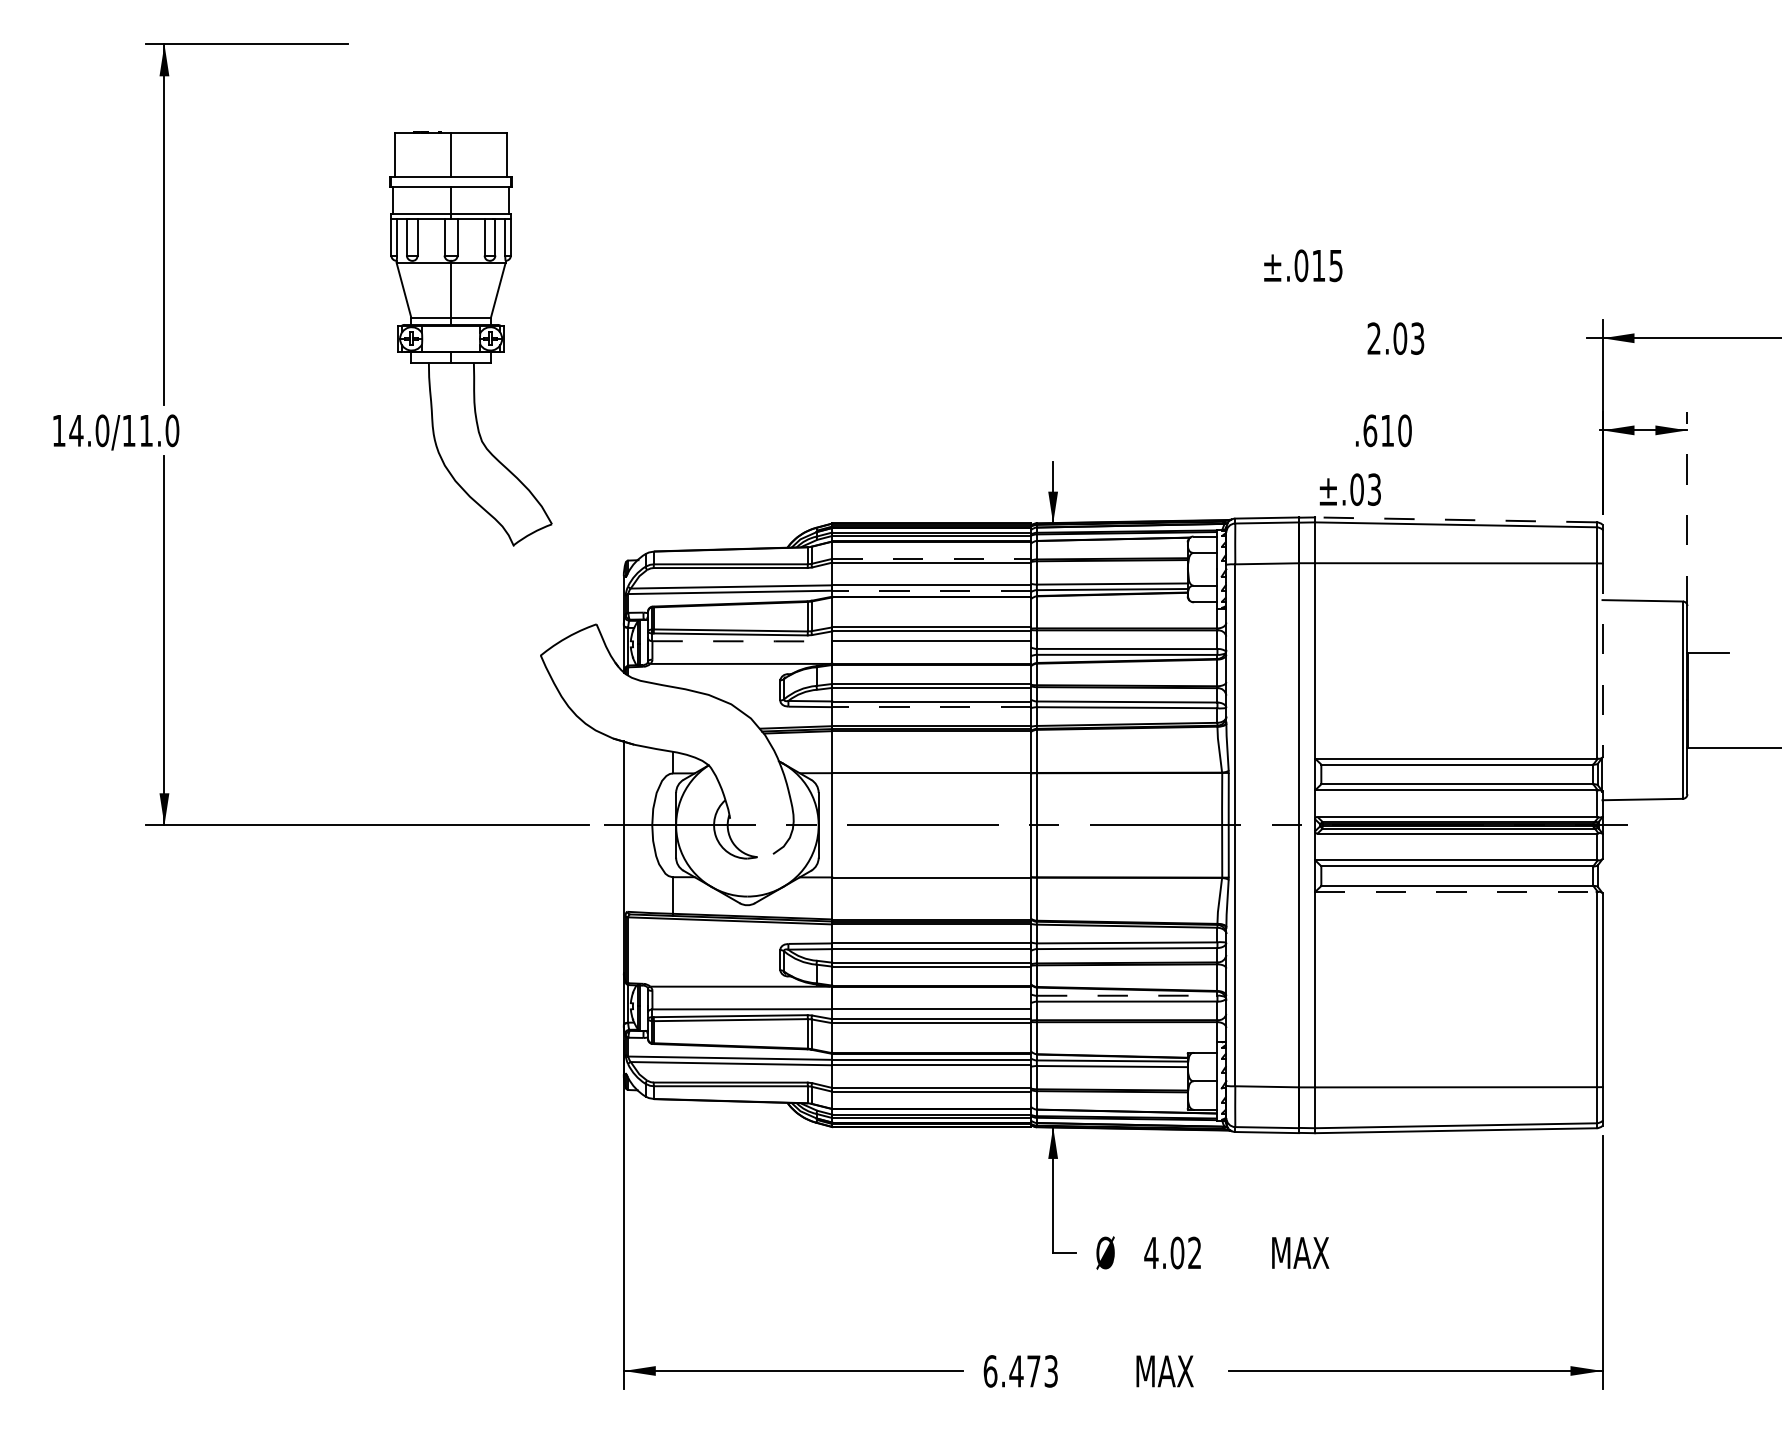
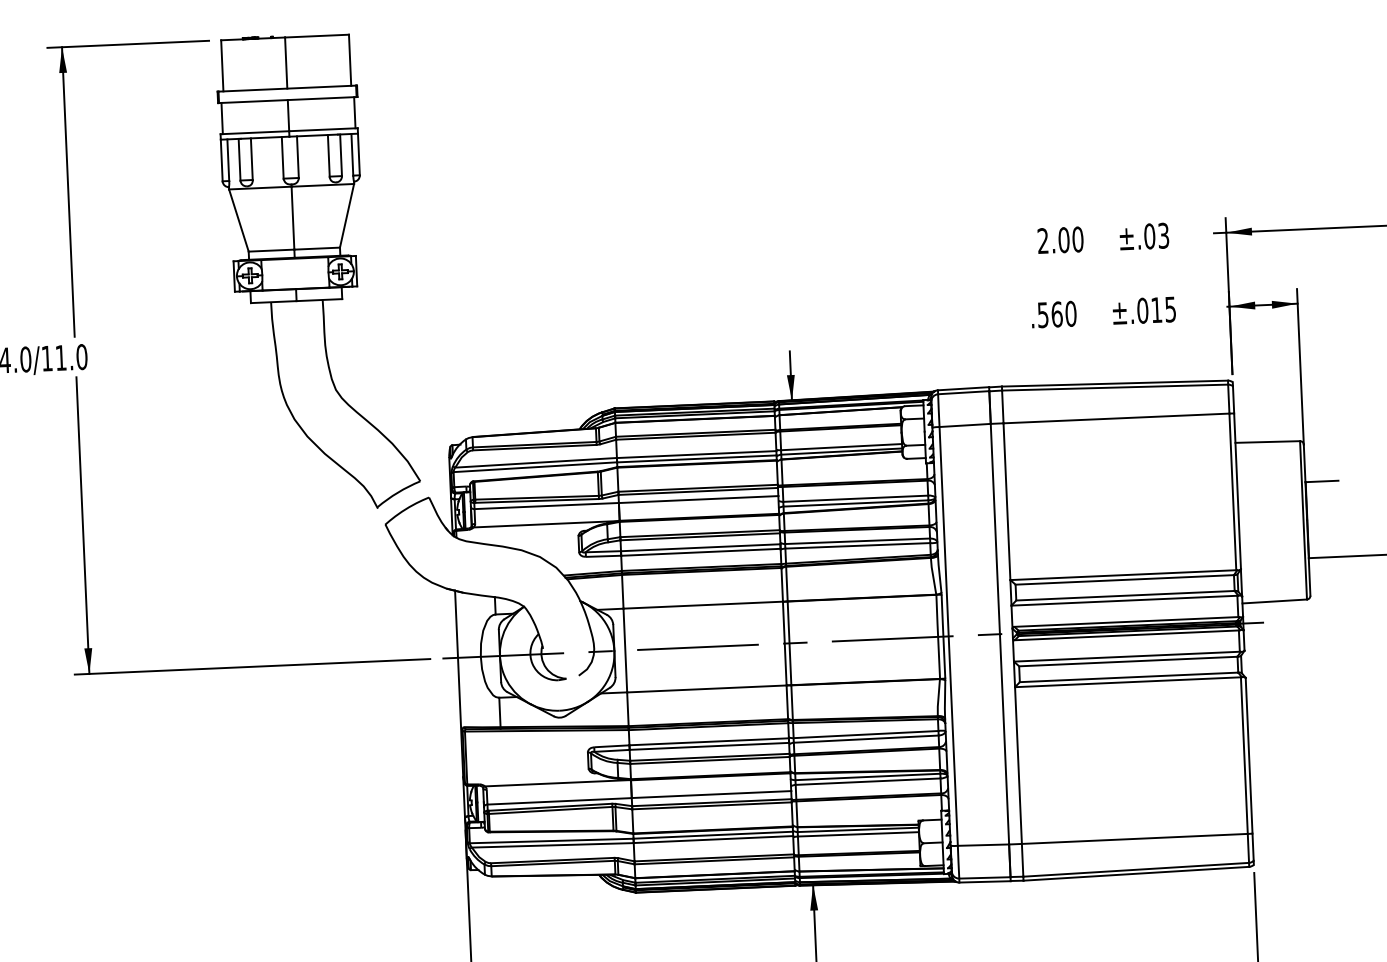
text: (1303, 265) -> (1144, 310), moved
part: (471, 338) -> (318, 272), size x1.43
text: (1417, 338) -> (1077, 239), 2.03 -> 2.00
text: (1378, 430) -> (1049, 314), .610 -> .560
text: (1349, 489) -> (1143, 236), moved
line: (1687, 509) -> (1300, 367), dashed -> solid
line: (1455, 519) -> (1114, 383), dashed -> solid
line: (932, 558) -> (696, 432), dashed -> solid
line: (931, 590) -> (696, 458), dashed -> solid
line: (742, 641) -> (546, 506), dashed -> solid
line: (1602, 661) -> (1237, 492), dashed -> solid
line: (931, 707) -> (700, 552), dashed -> solid
line: (1455, 892) -> (1127, 682), dashed -> solid
line: (1125, 995) -> (866, 776), dashed -> solid

